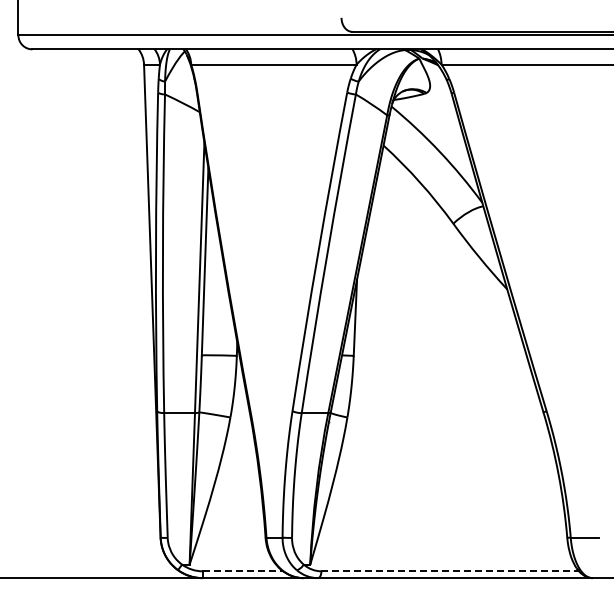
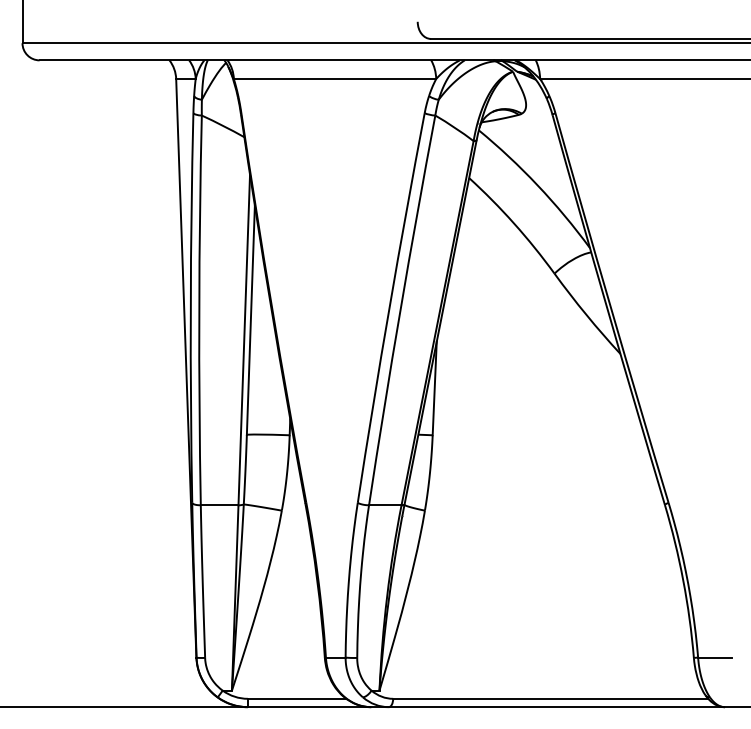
line: (243, 571) -> (297, 699), dashed -> solid
line: (450, 571) -> (551, 699), dashed -> solid

